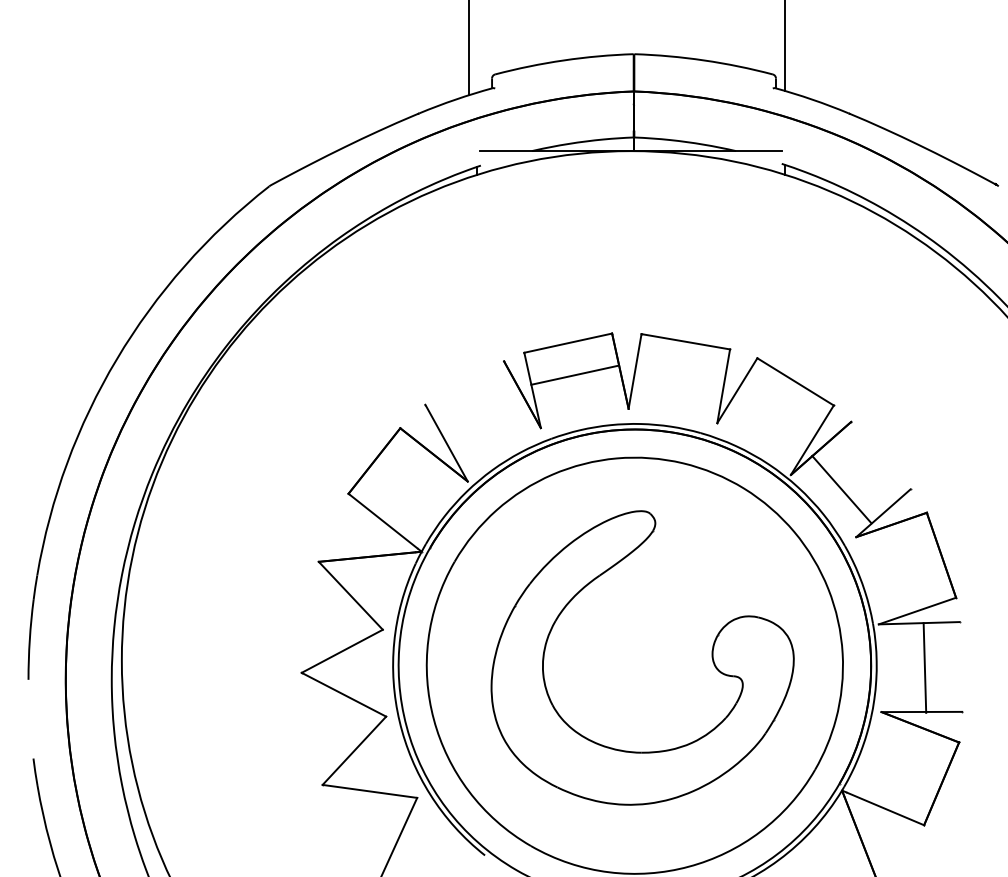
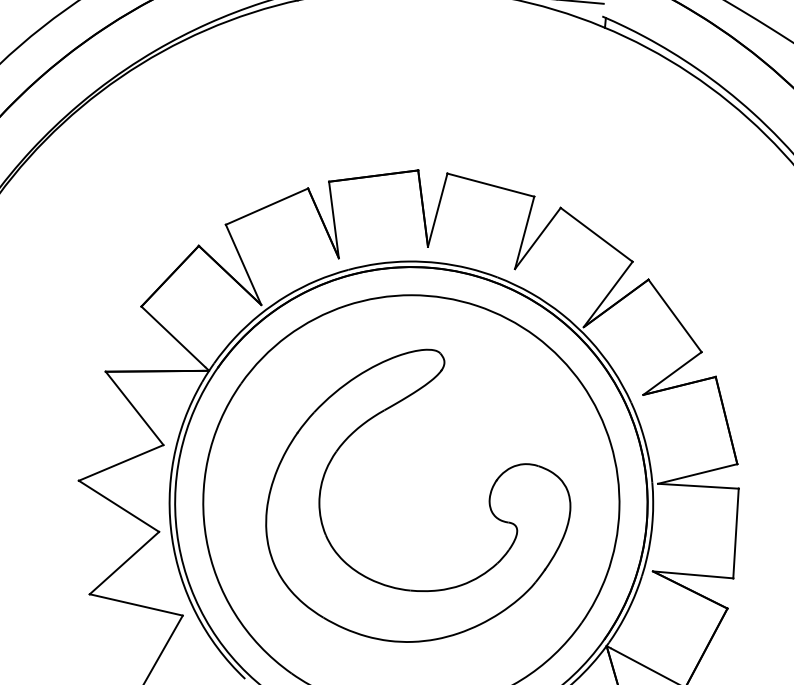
line: (575, 374) -> (373, 175), moved
line: (464, 382) -> (266, 206), added
line: (841, 489) -> (674, 315), moved
line: (924, 667) -> (735, 533), moved

